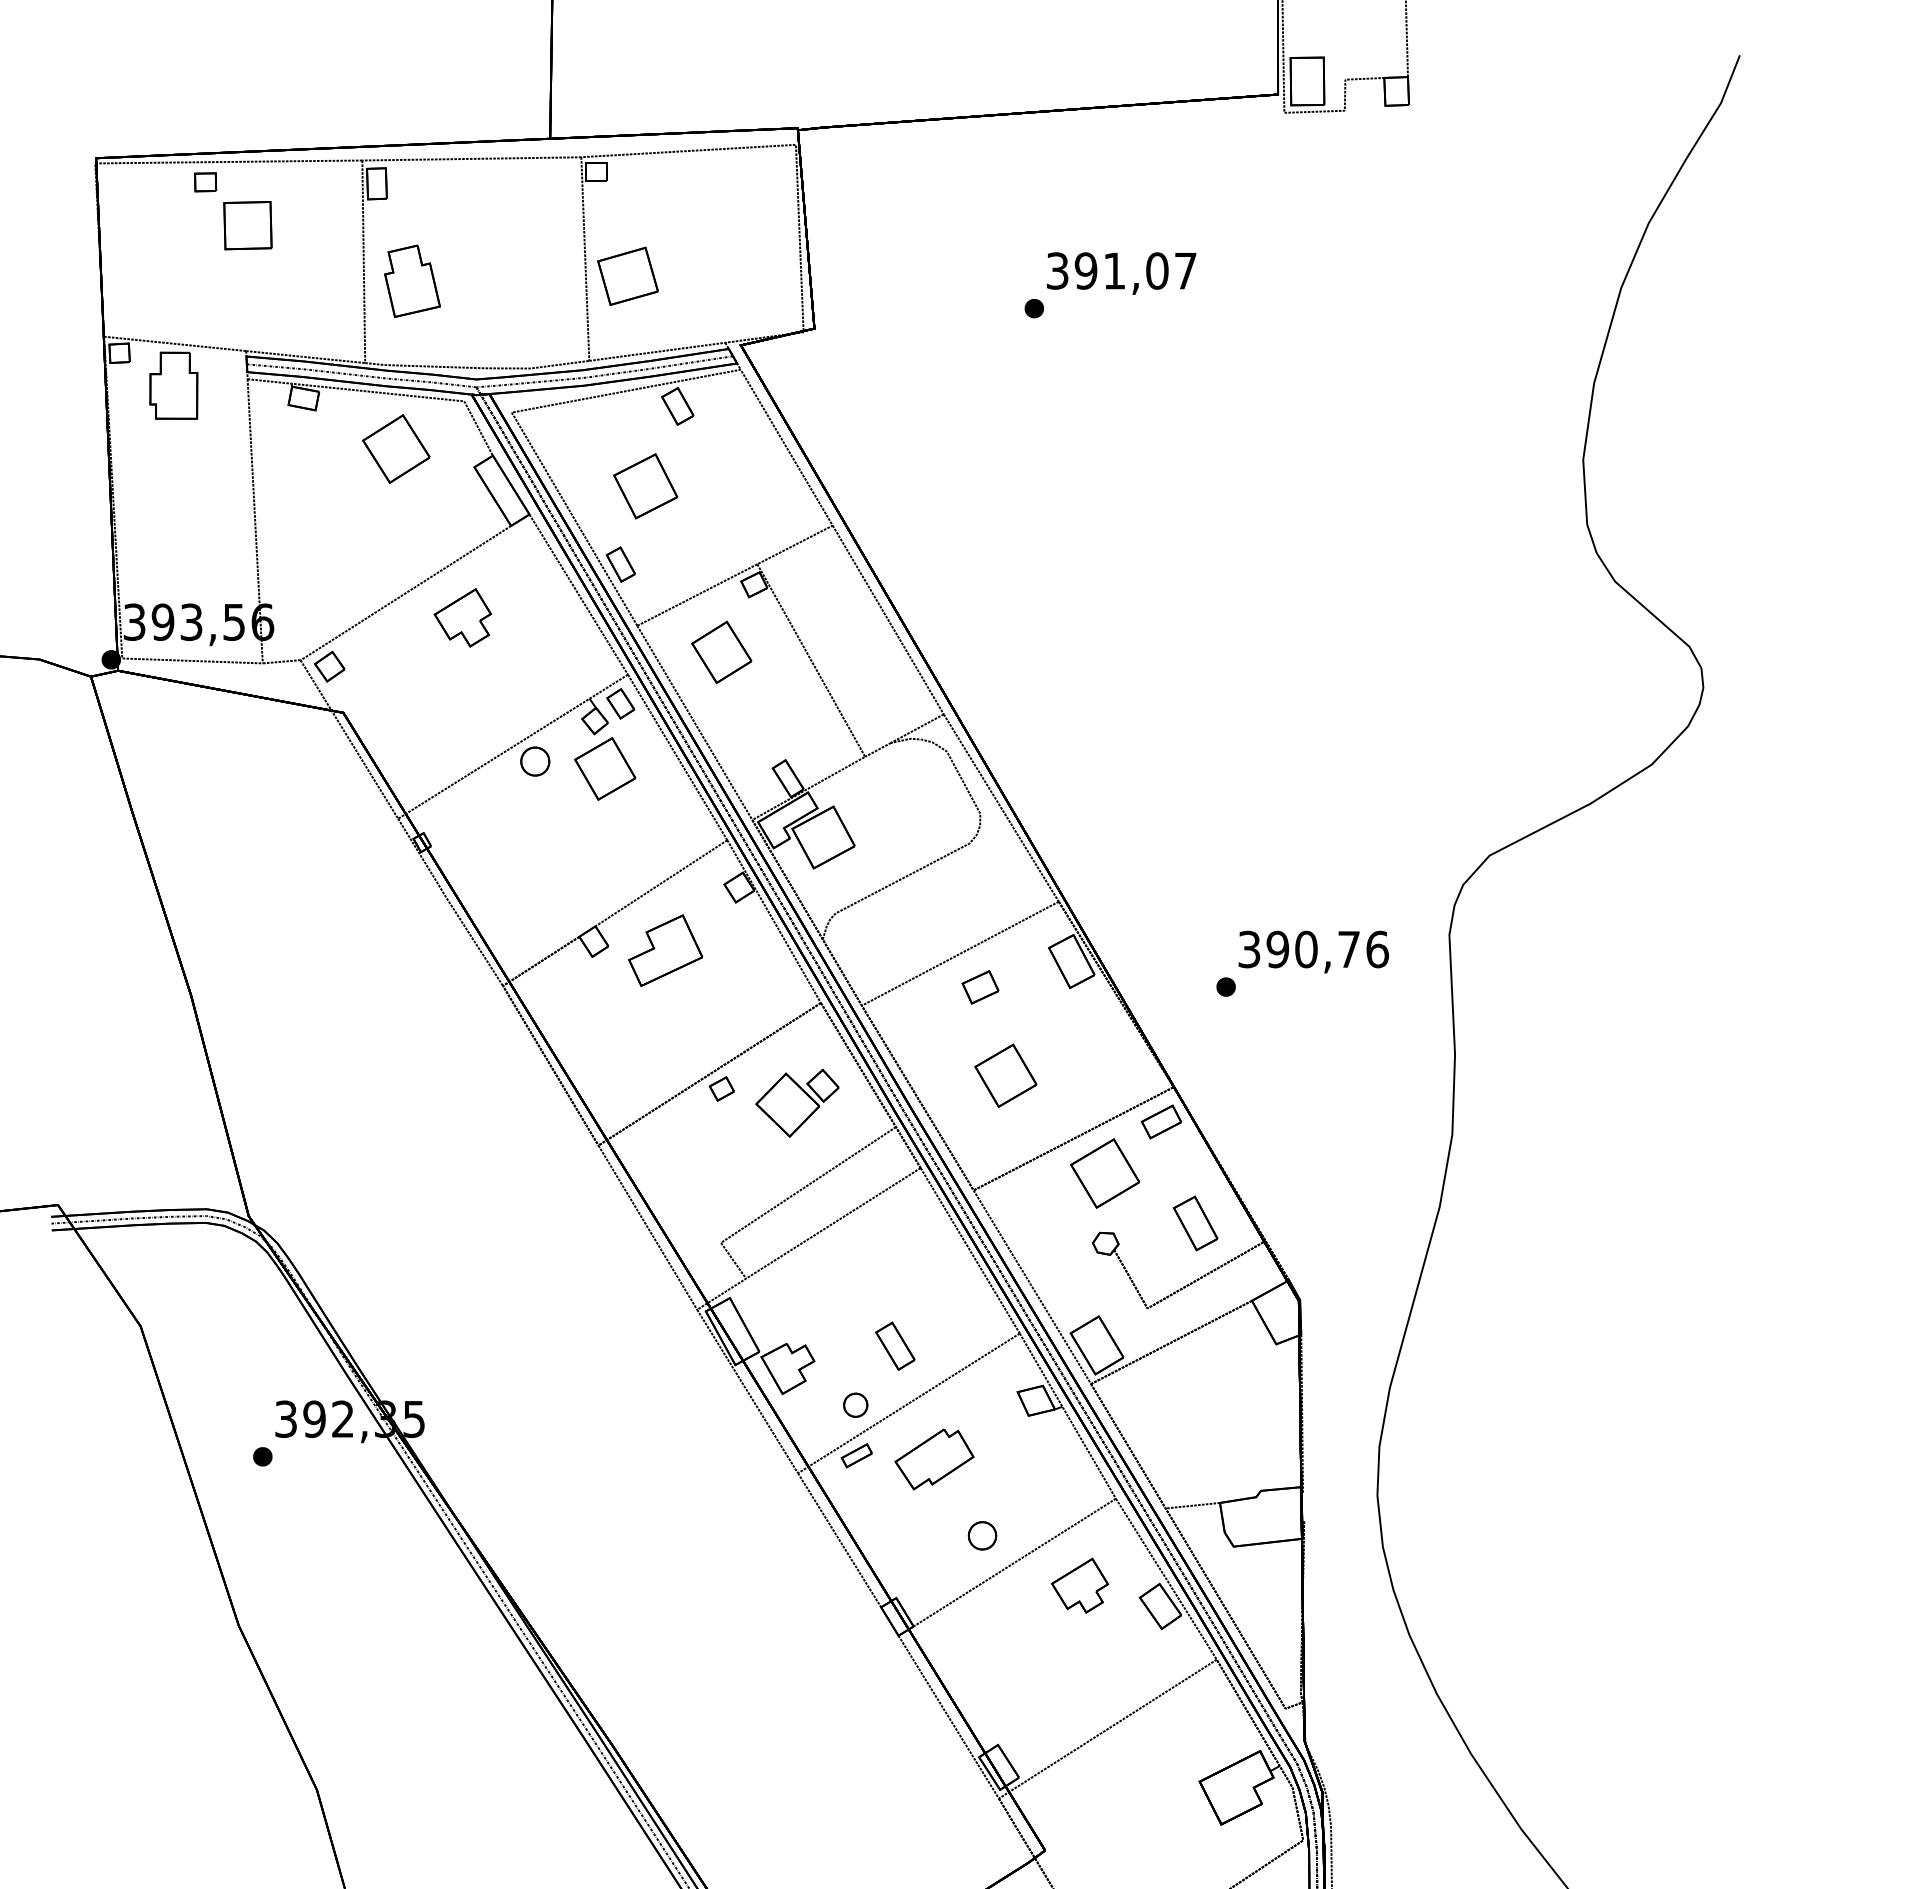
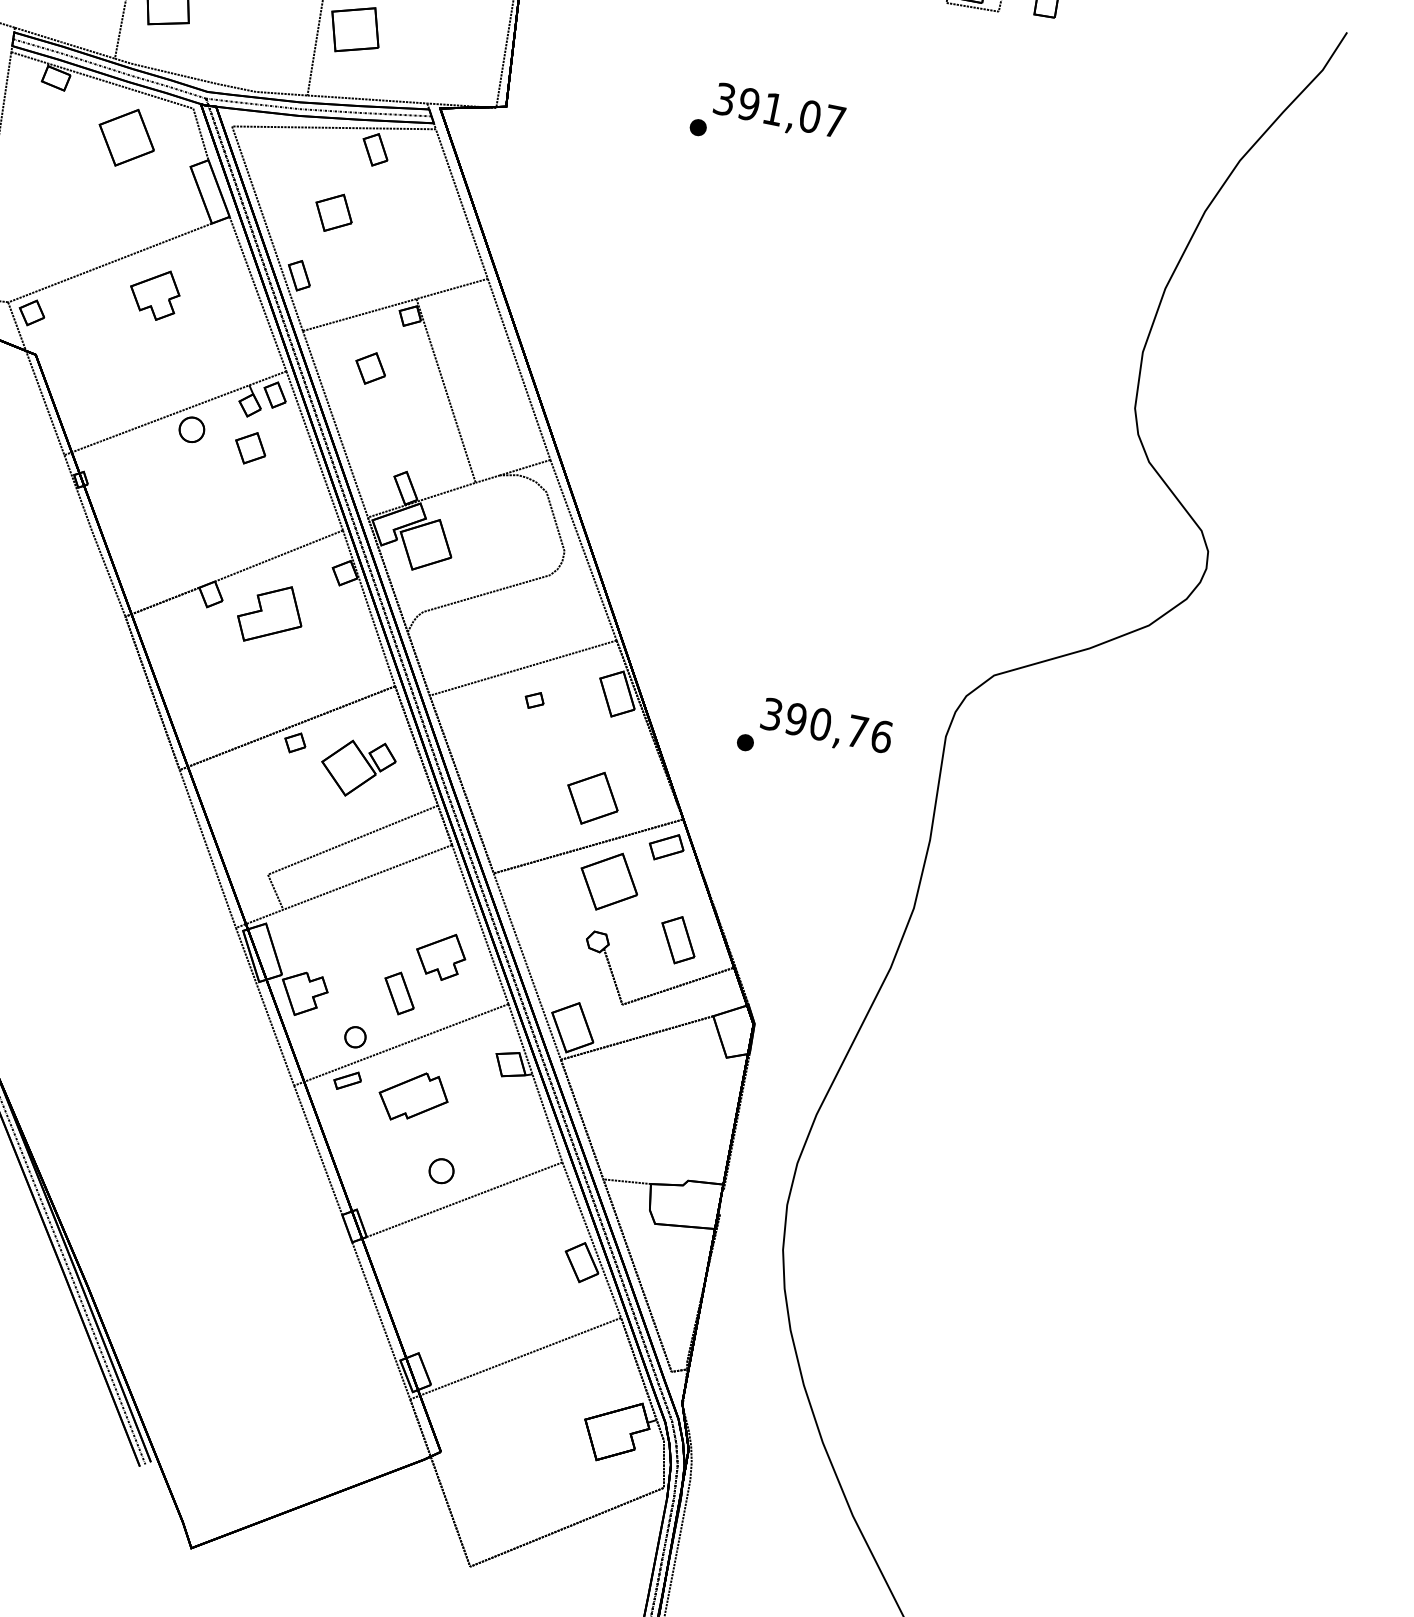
part: (645, 486) -> (334, 212), size x0.7
part: (721, 652) -> (370, 368), size x0.6
part: (605, 768) -> (250, 447), size x0.6
part: (980, 987) -> (534, 700), size x0.6
part: (1005, 1075) -> (592, 797), moved
part: (1080, 1585) -> (441, 955), moved

